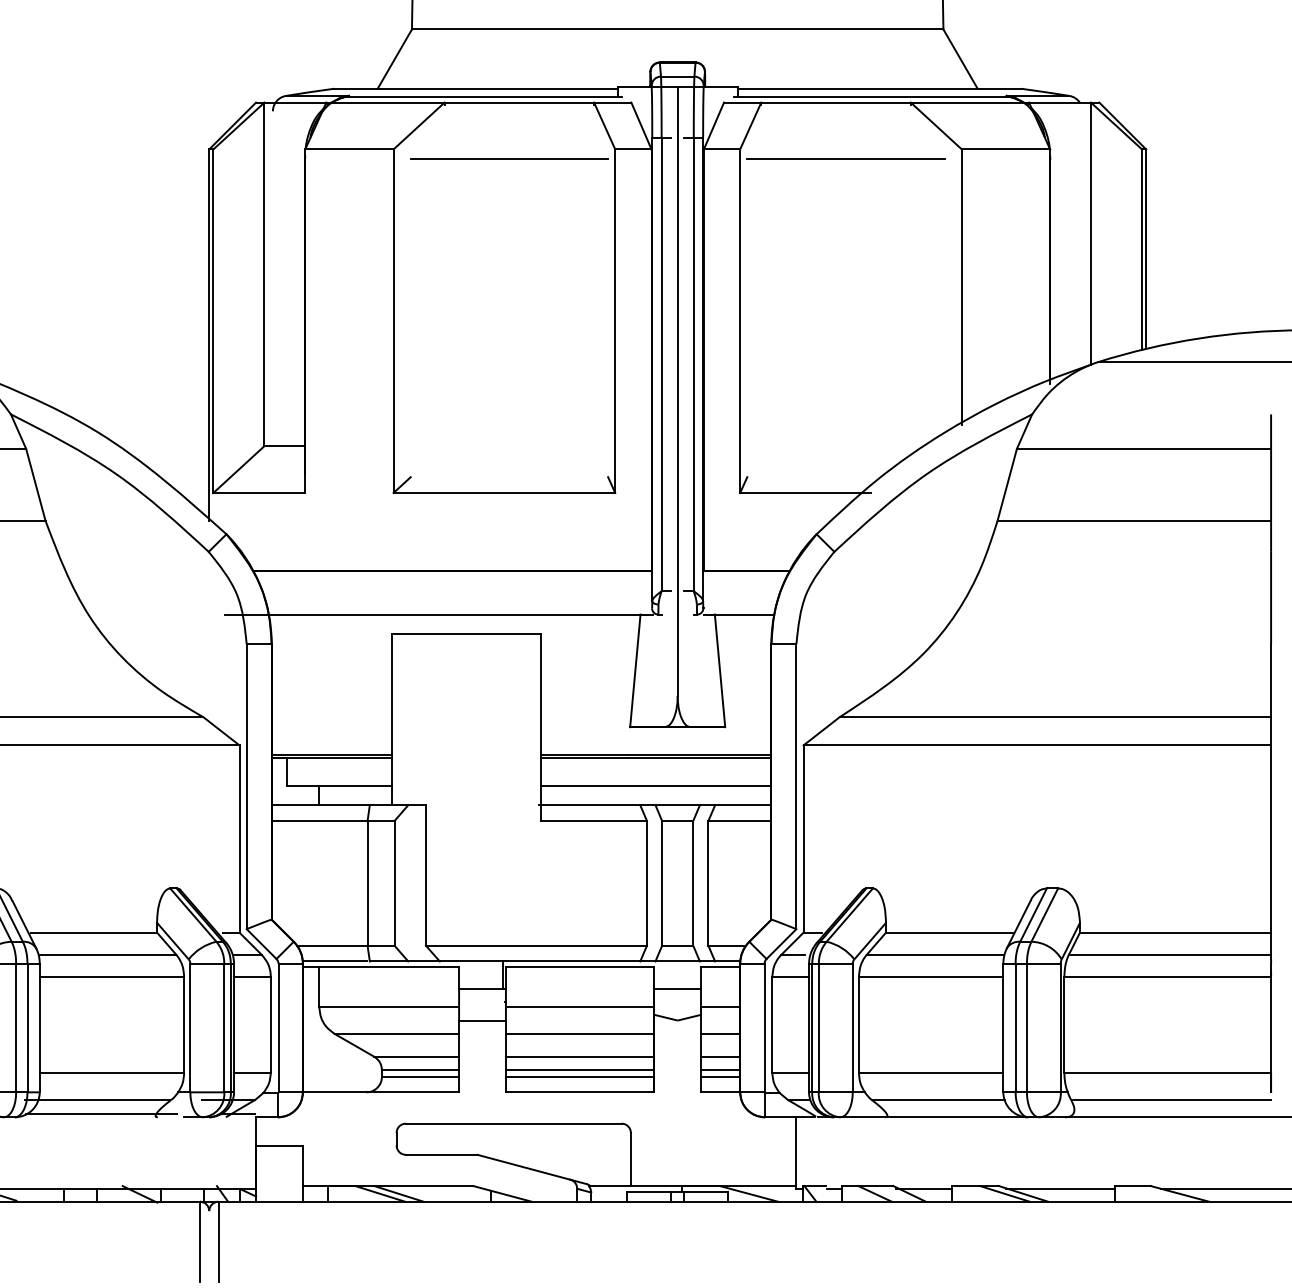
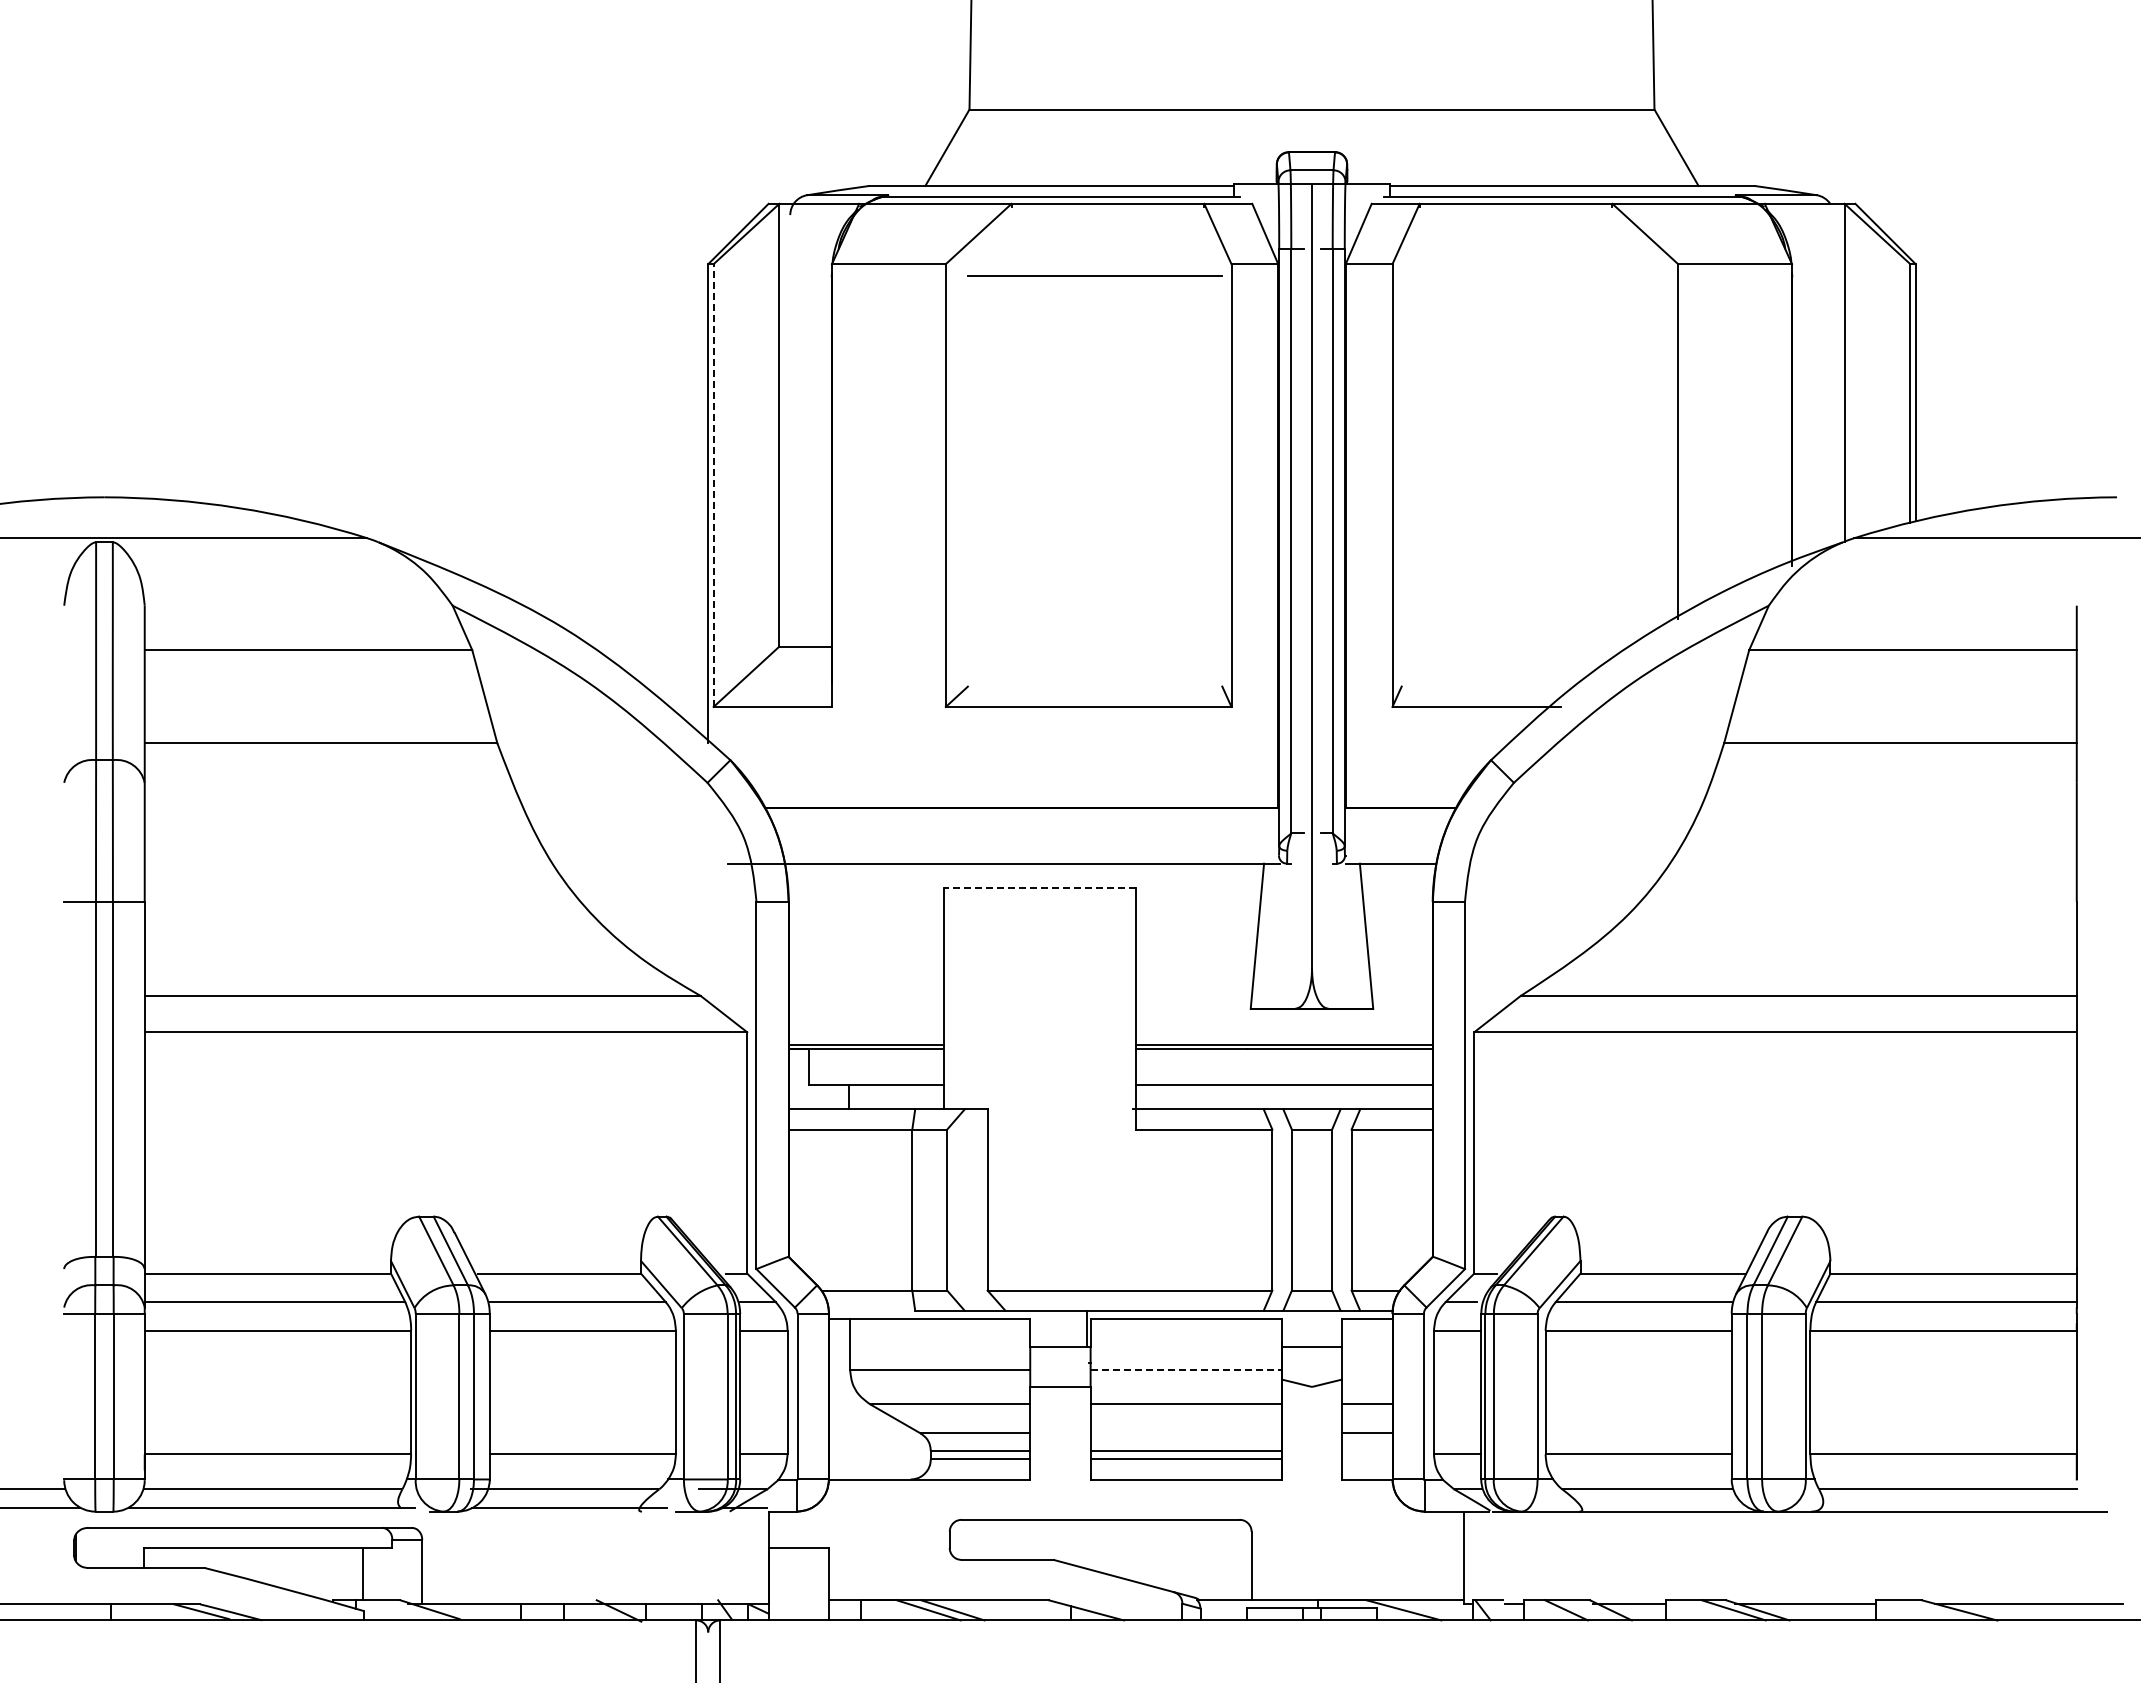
line: (845, 158) -> (1528, 276), removed
line: (213, 321) -> (713, 485), solid -> dashed
line: (466, 633) -> (1039, 888), solid -> dashed
line: (334, 961) -> (869, 1310), removed
line: (580, 1007) -> (1186, 1369), solid -> dashed
line: (720, 1007) -> (1367, 1369), removed
line: (579, 1056) -> (1185, 1433), removed
line: (720, 1069) -> (1367, 1450), removed
line: (720, 1076) -> (1367, 1459), removed

